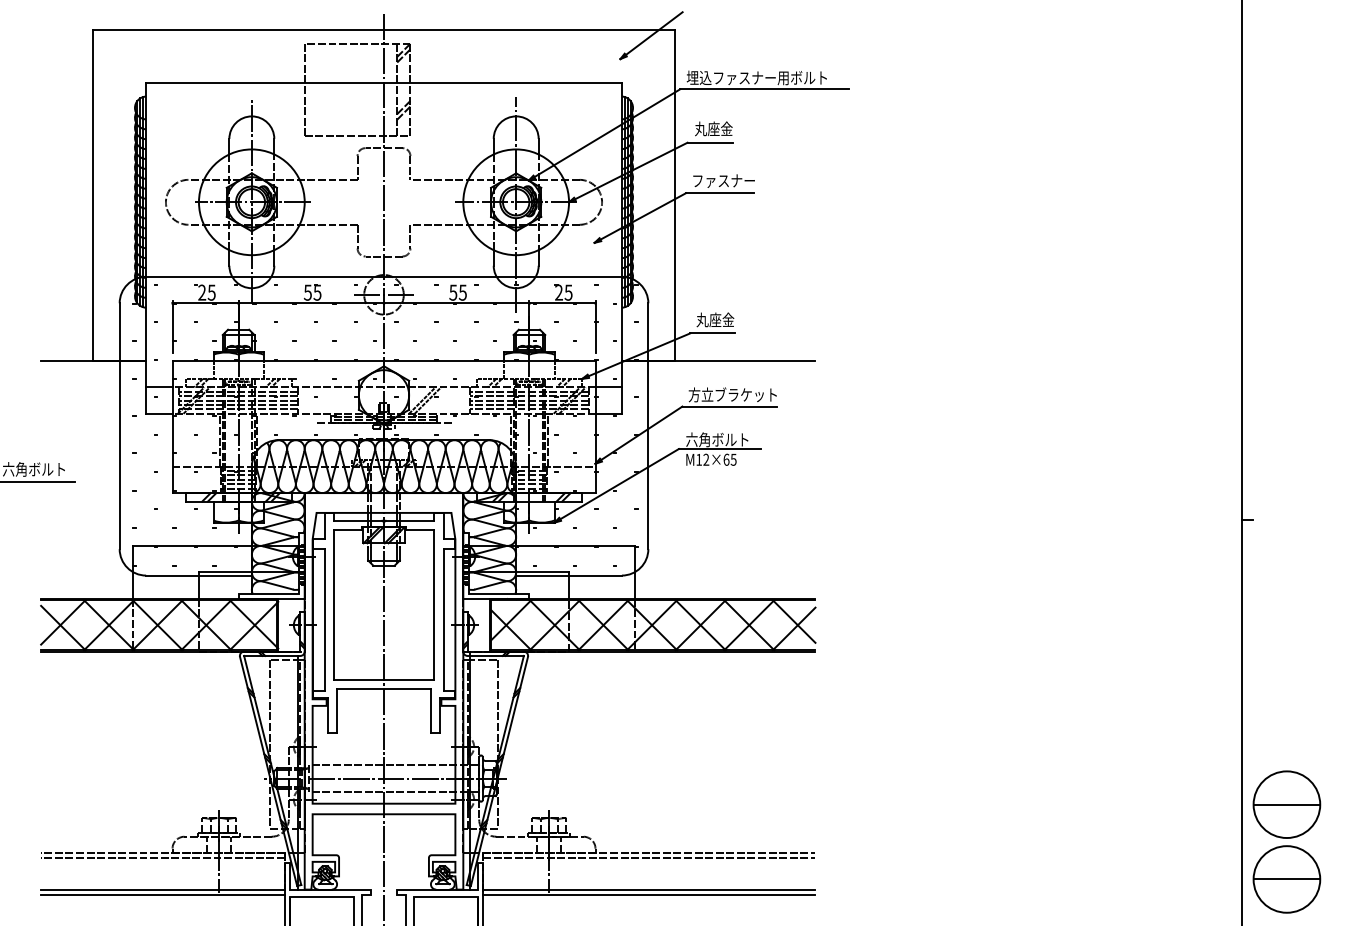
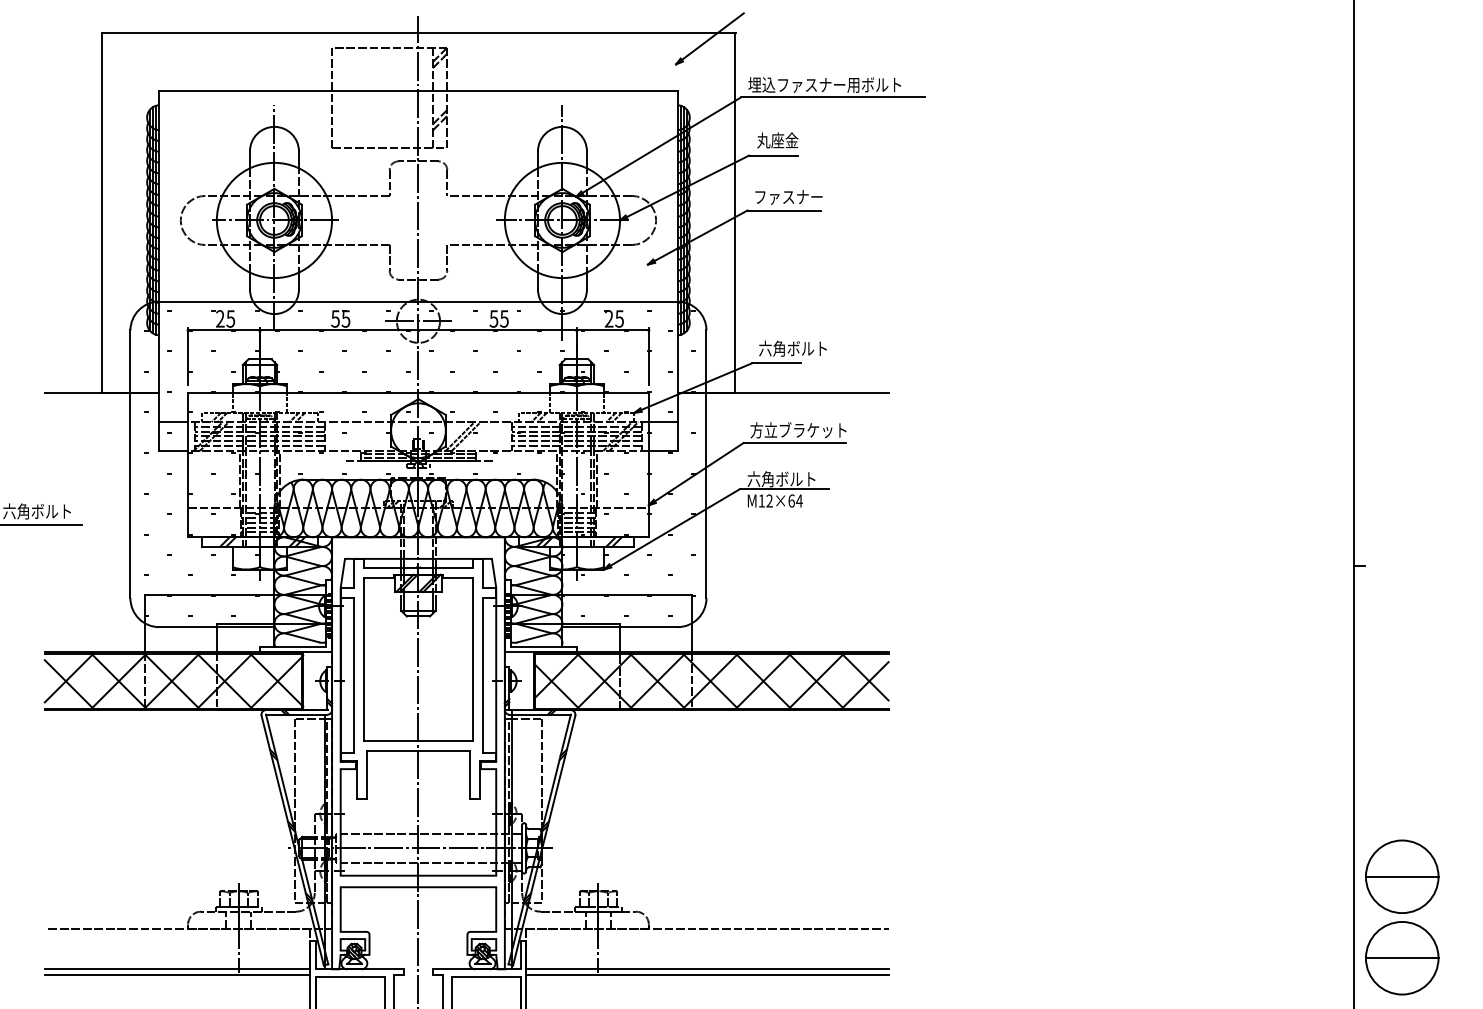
text: (727, 319) -> (792, 348), 丸座金 -> 六角ボルト
text: (733, 459) -> (799, 500), M12×65 -> M12×64
line: (162, 857) -> (177, 934), removed
line: (649, 857) -> (707, 934), removed

